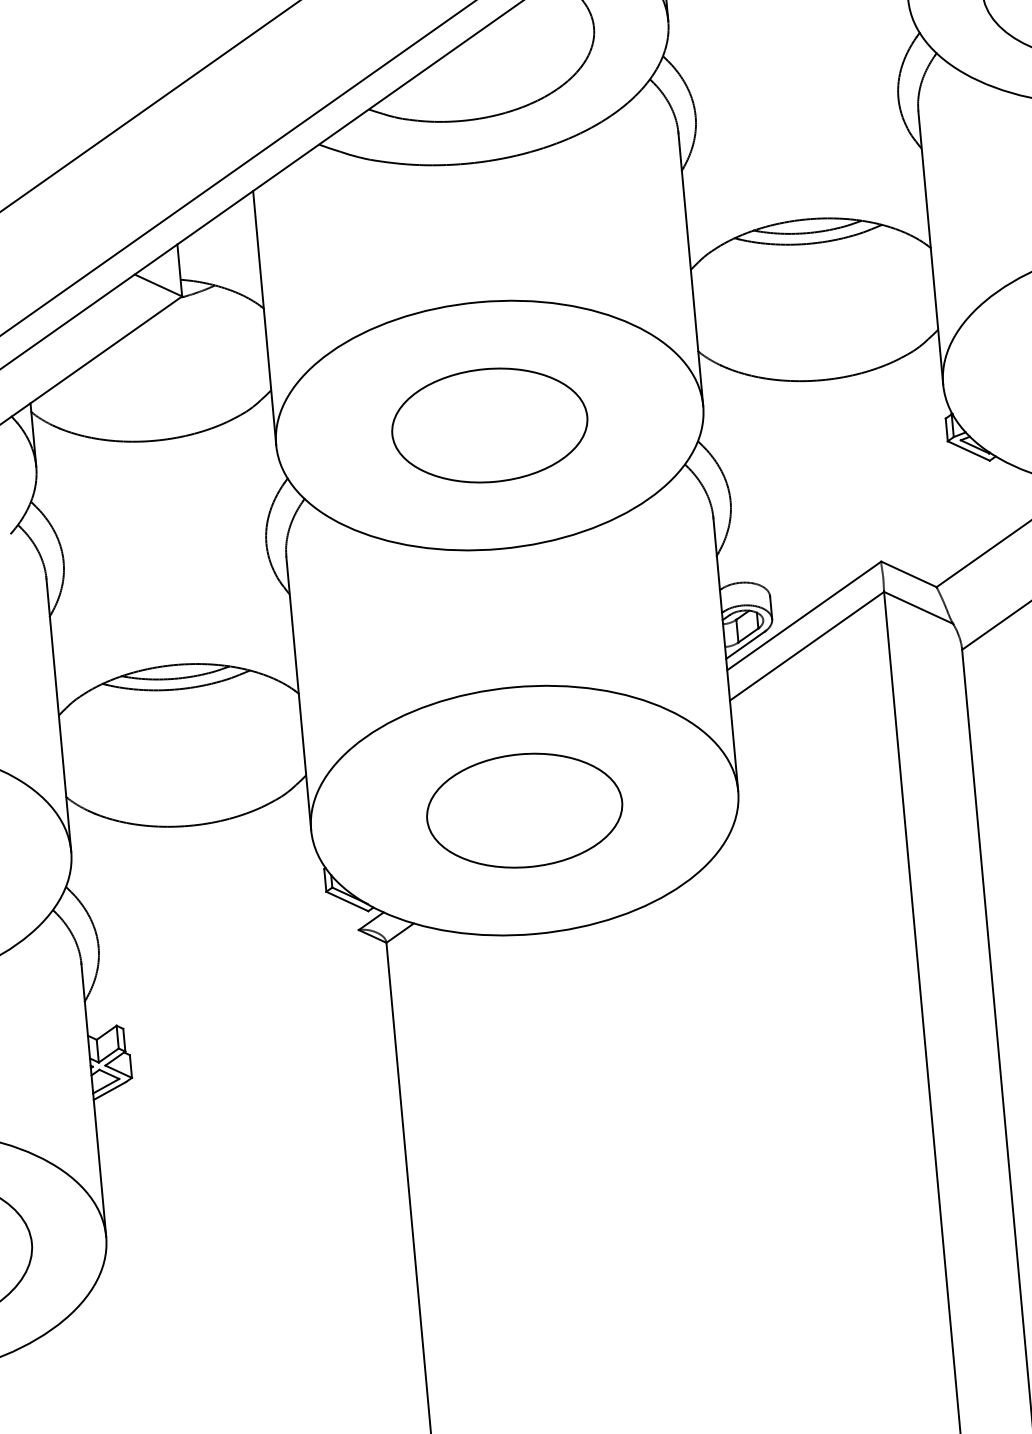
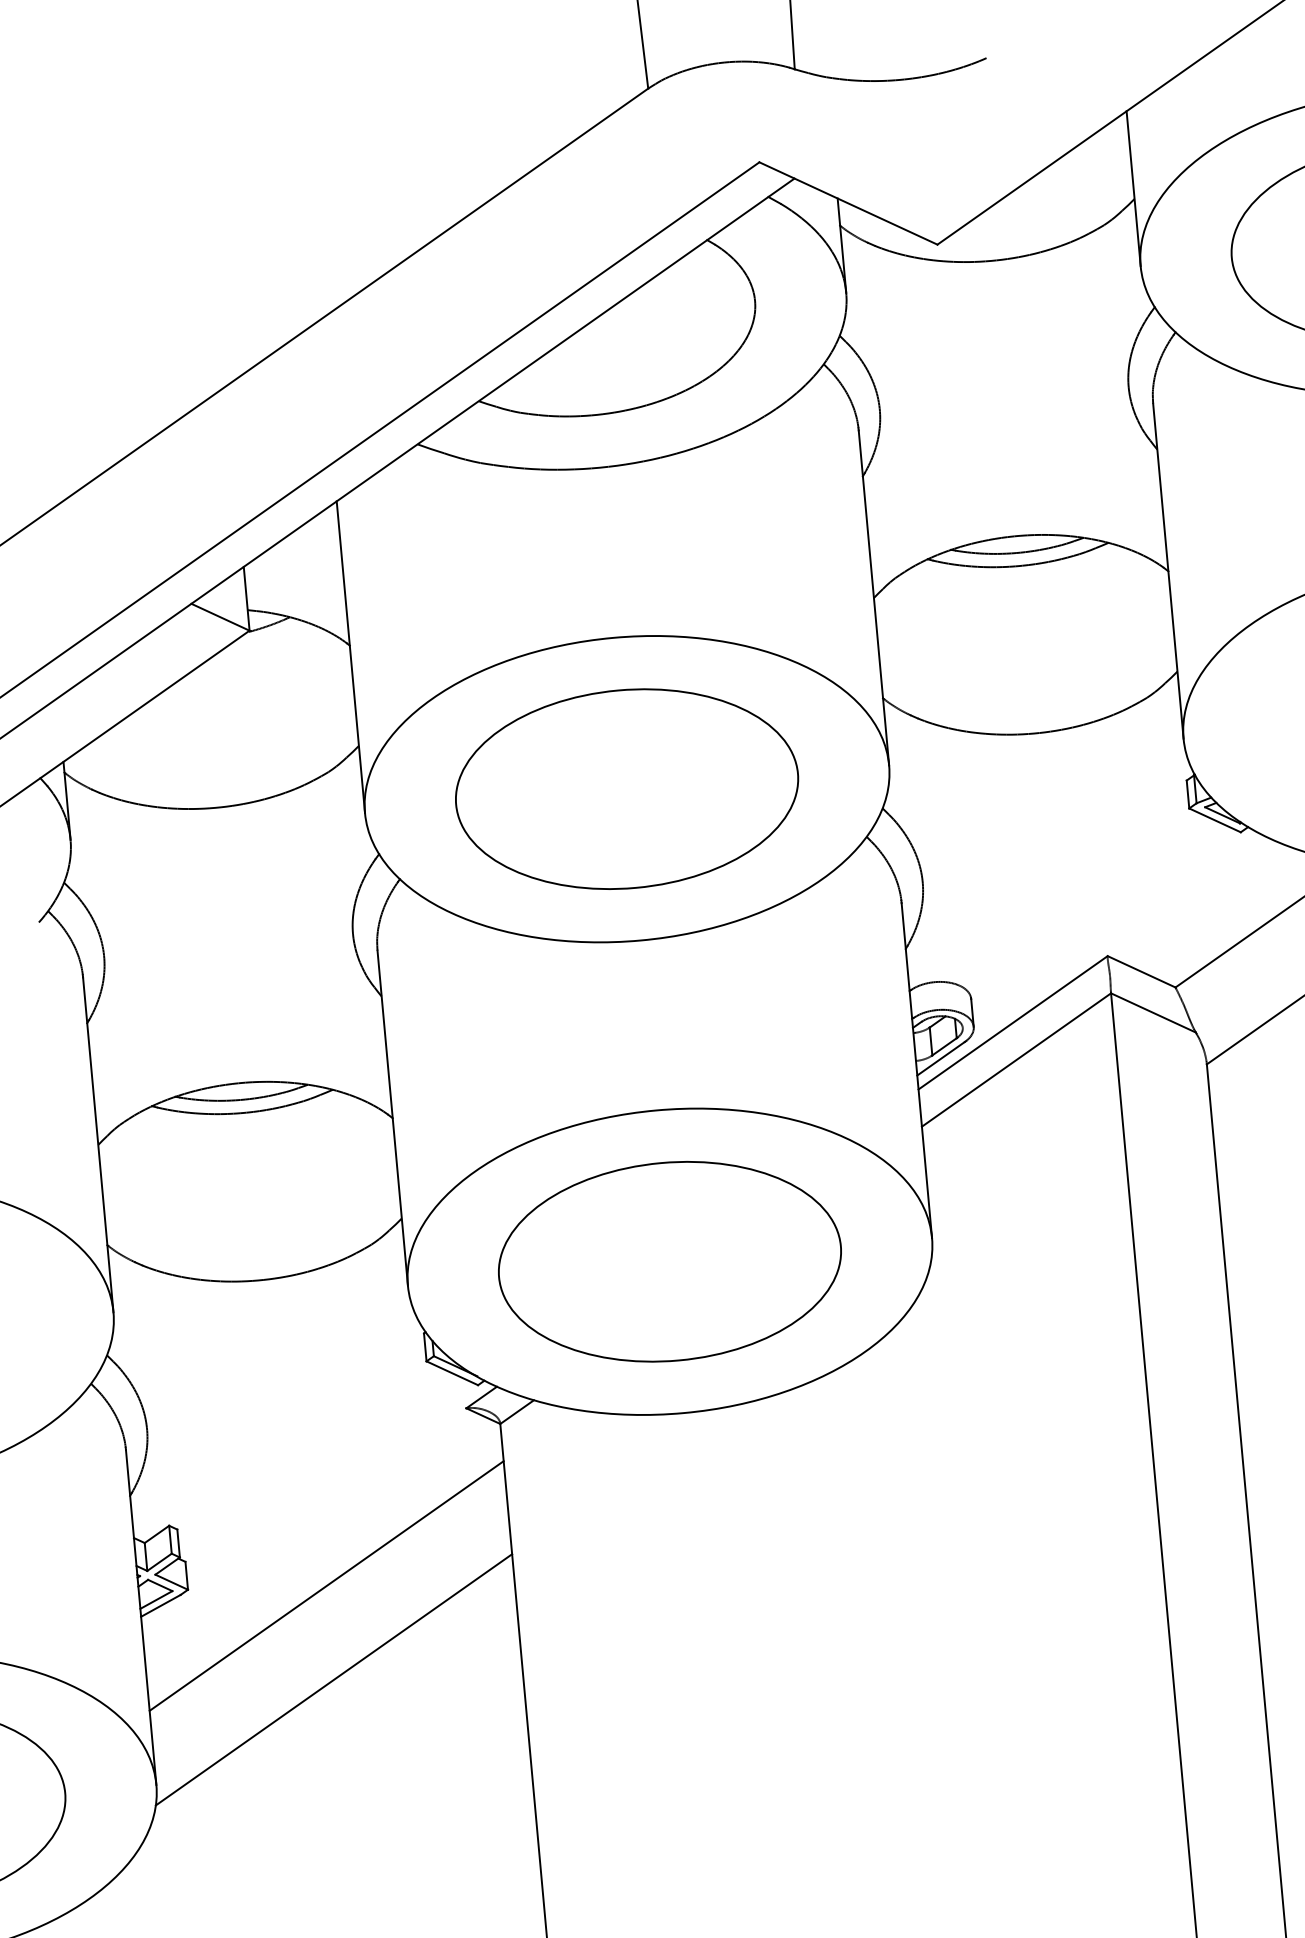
part: (490, 425) -> (627, 788), size x1.43
part: (524, 810) -> (669, 1261), size x1.43
line: (244, 1074) -> (326, 1585), added
line: (250, 1151) -> (333, 1679), added

